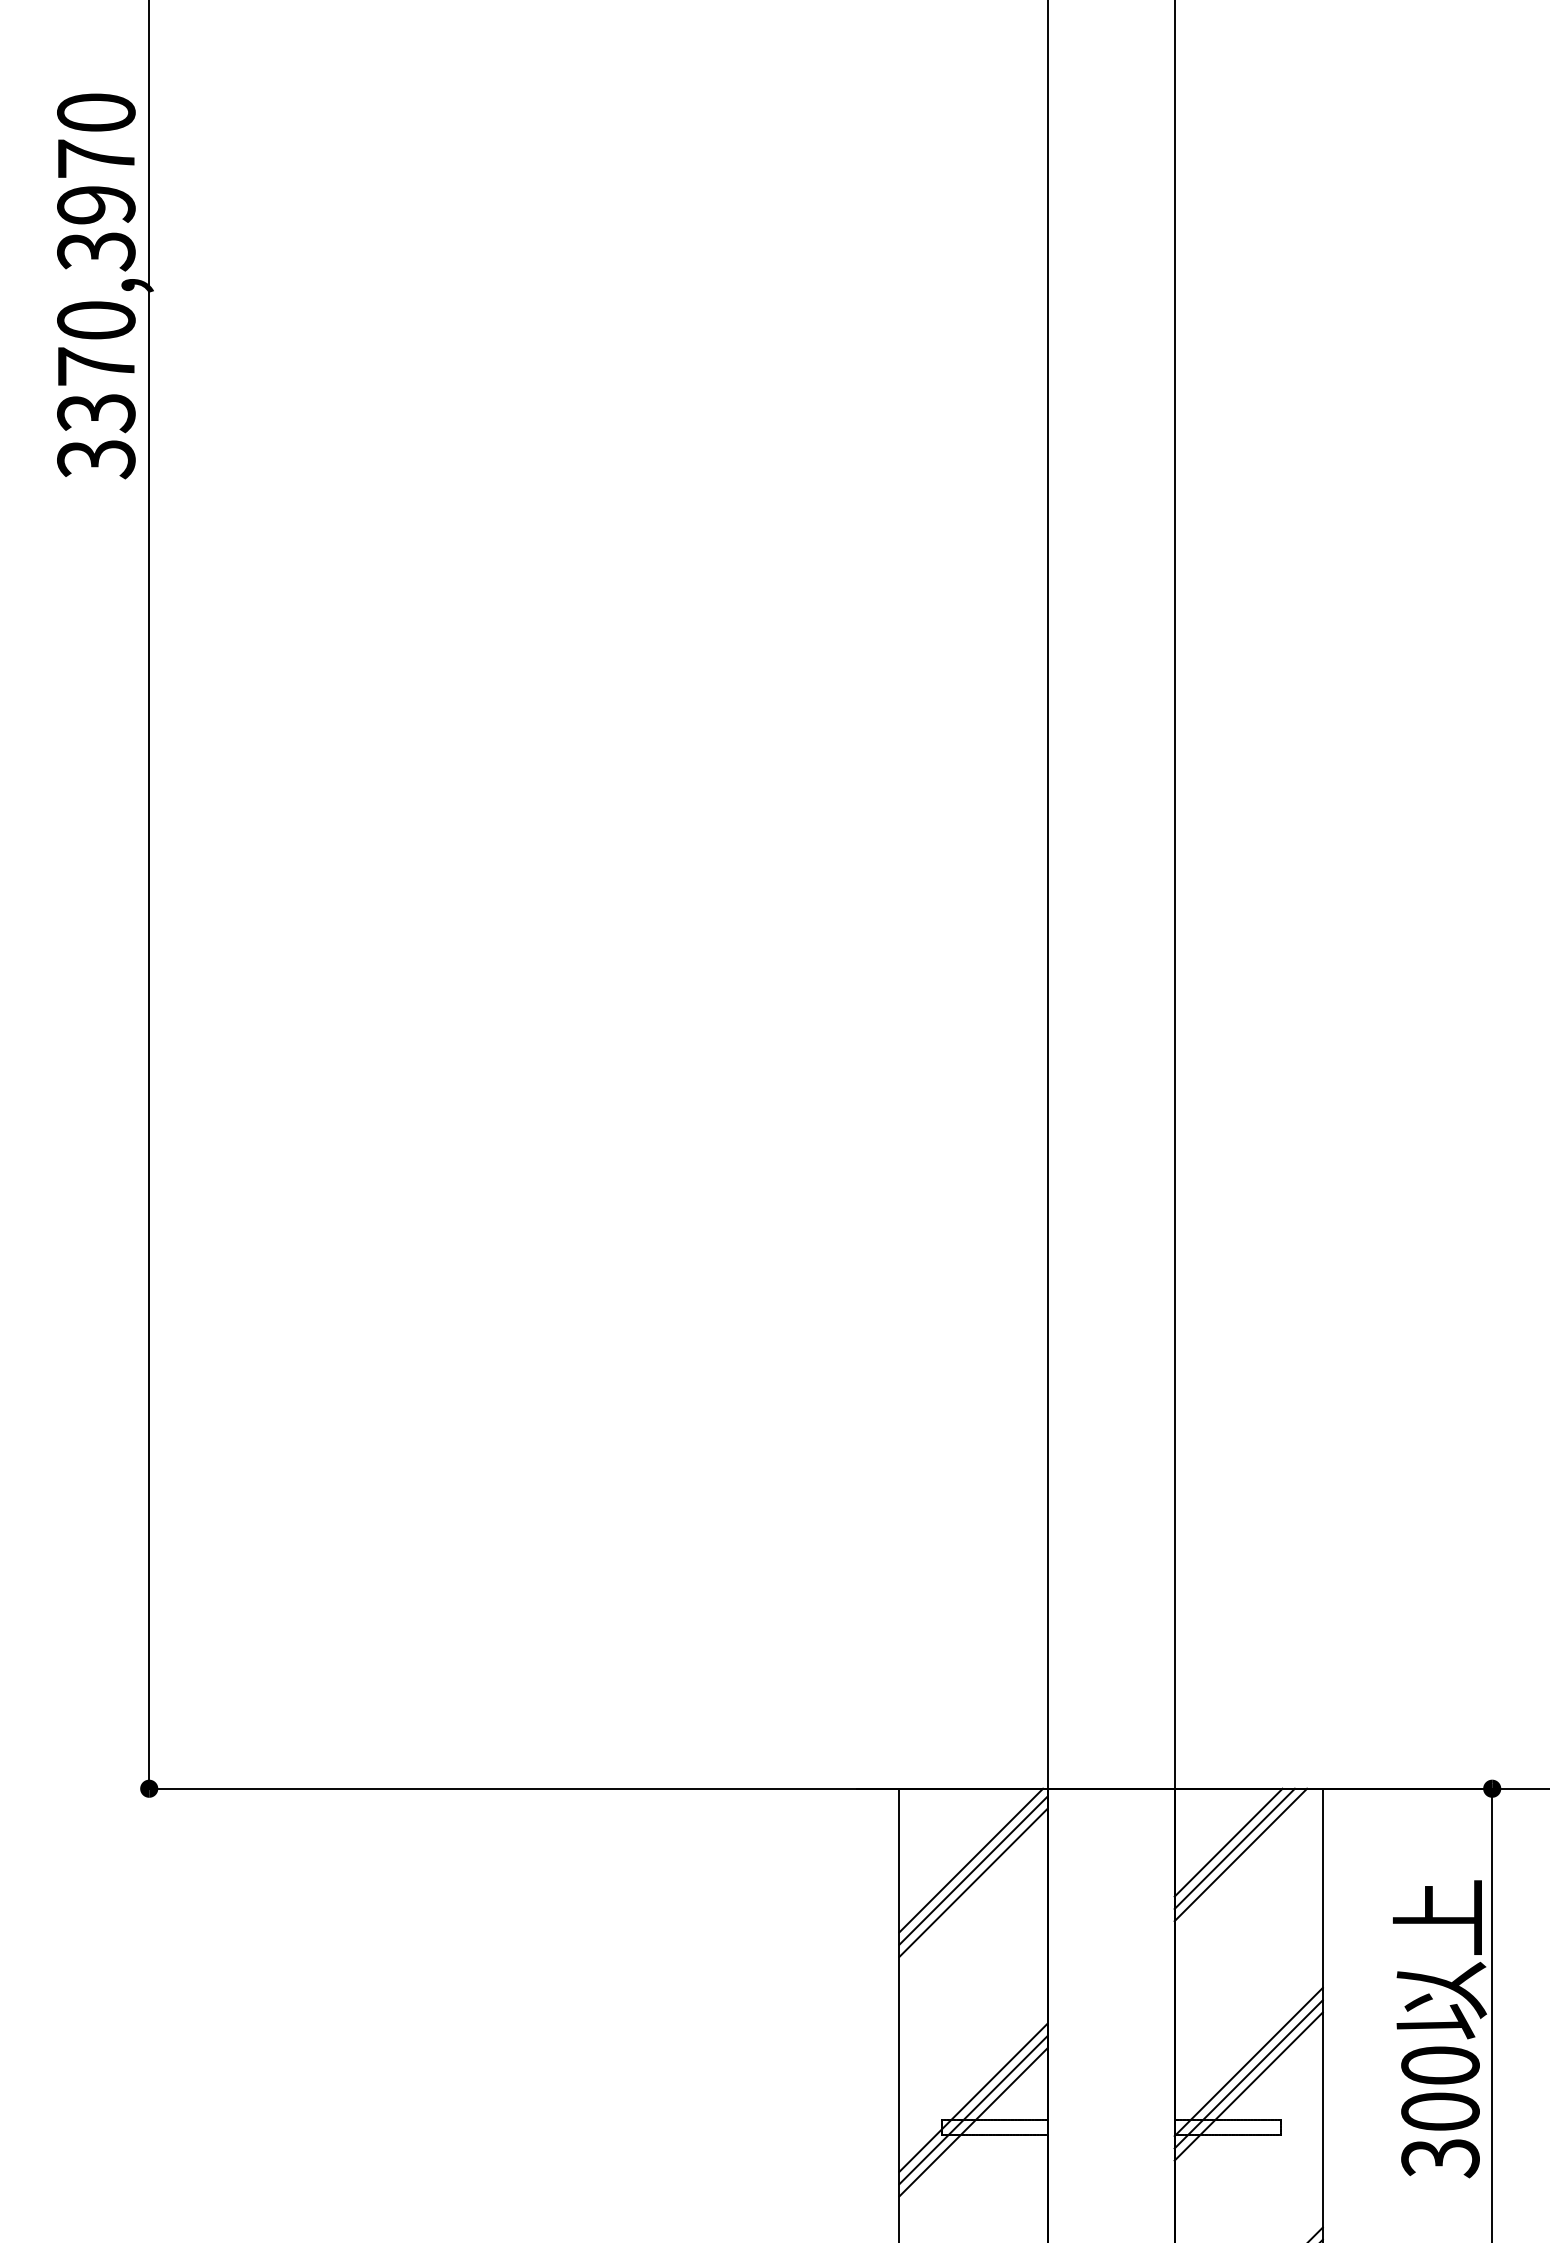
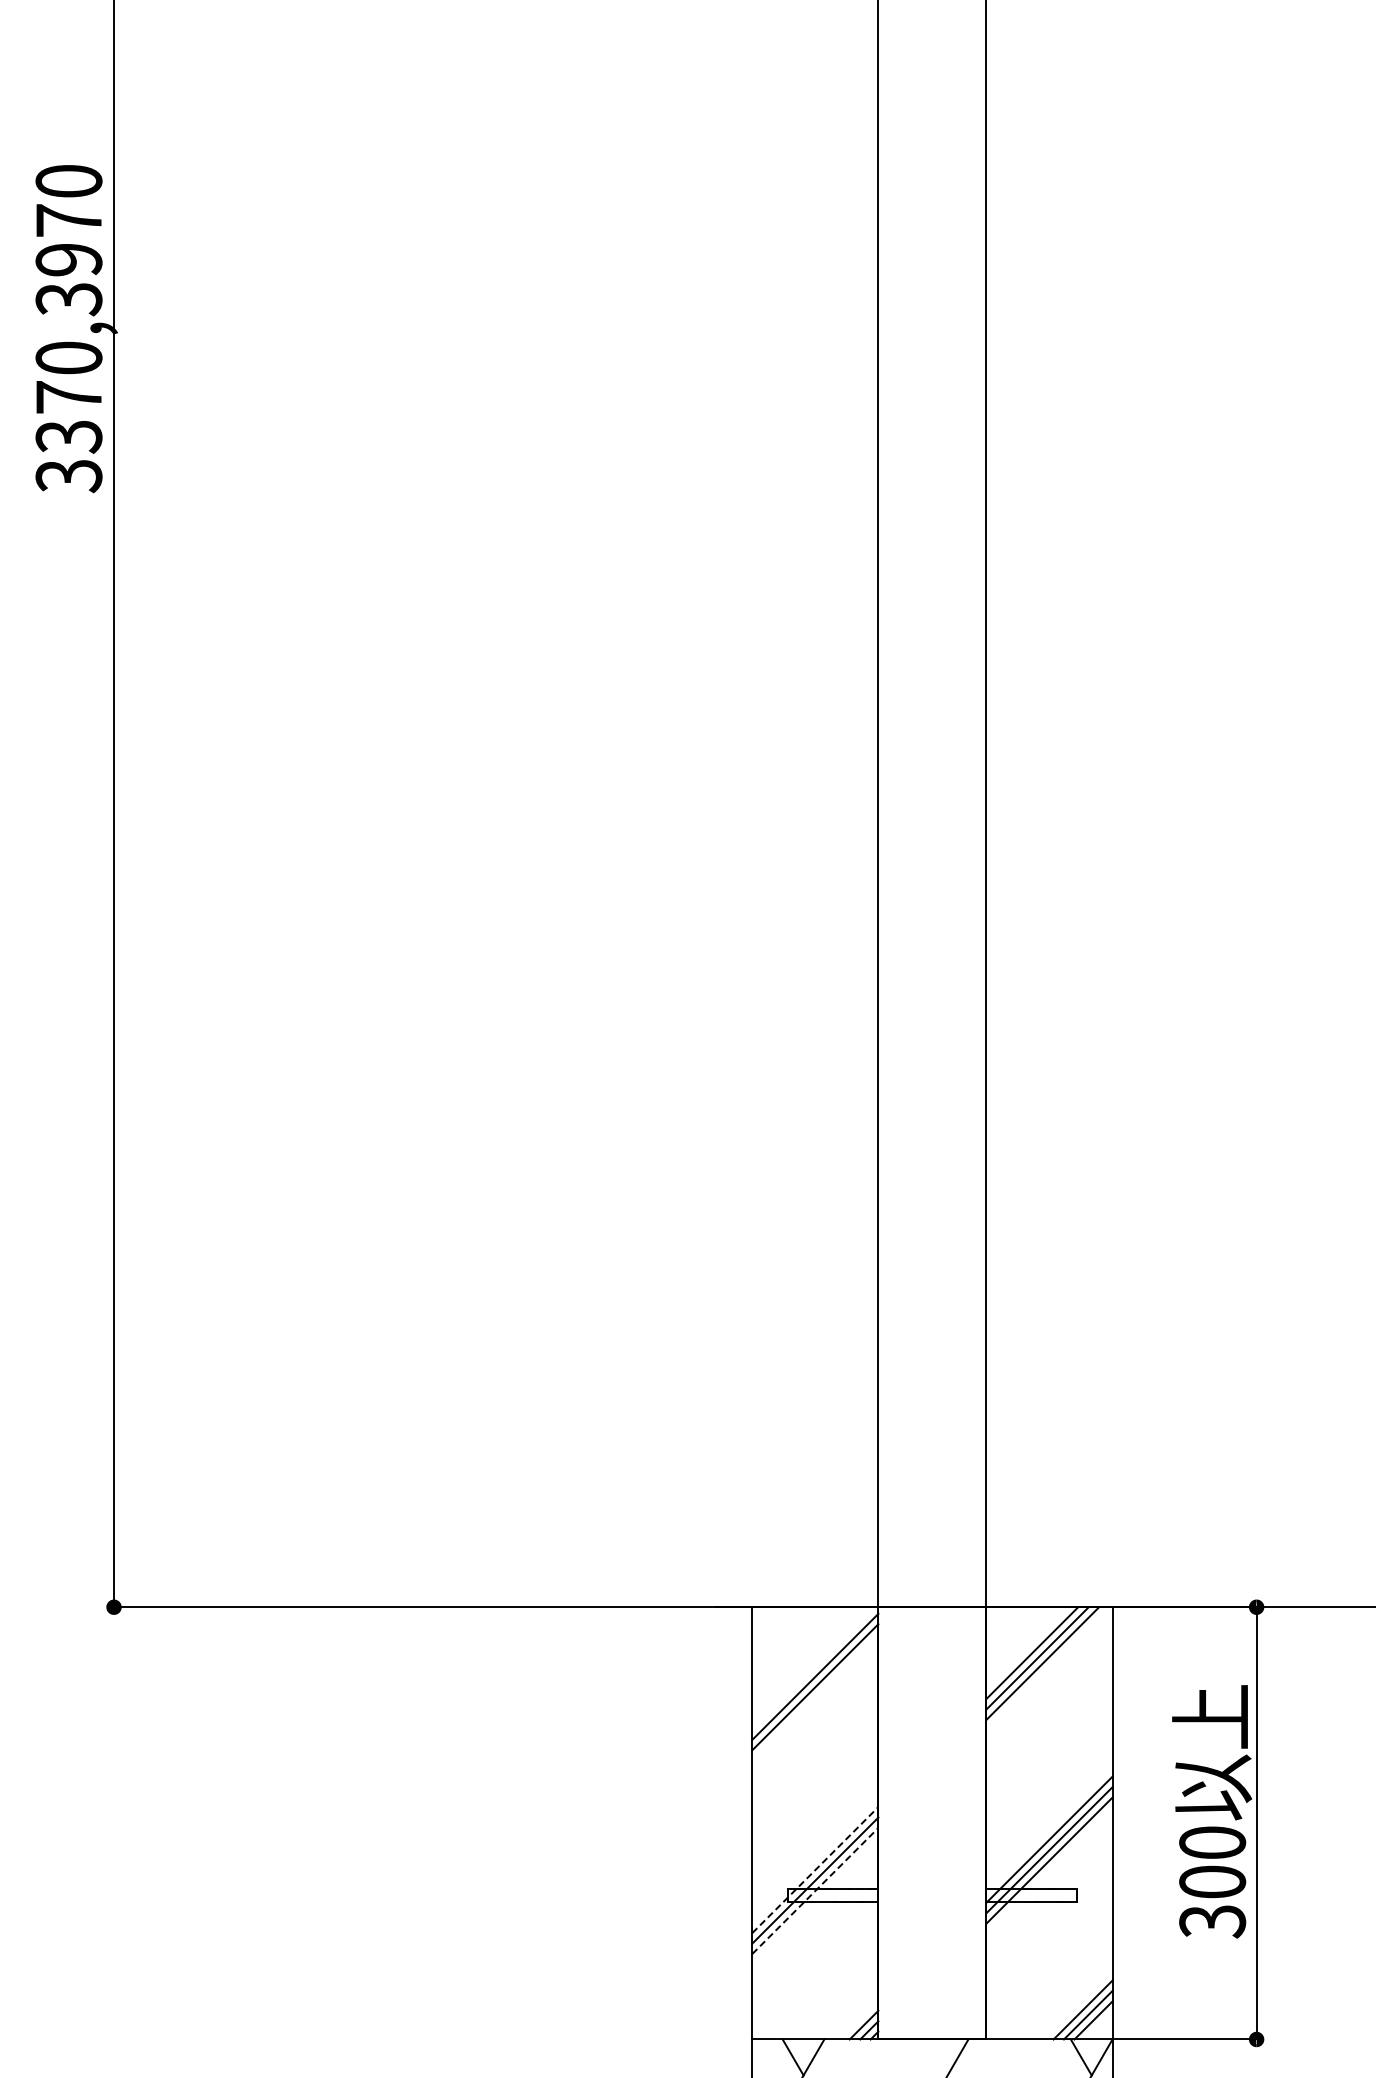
line: (971, 1860) -> (813, 1668), removed
line: (973, 2096) -> (815, 1869), solid -> dashed
line: (973, 2121) -> (815, 1890), solid -> dashed

